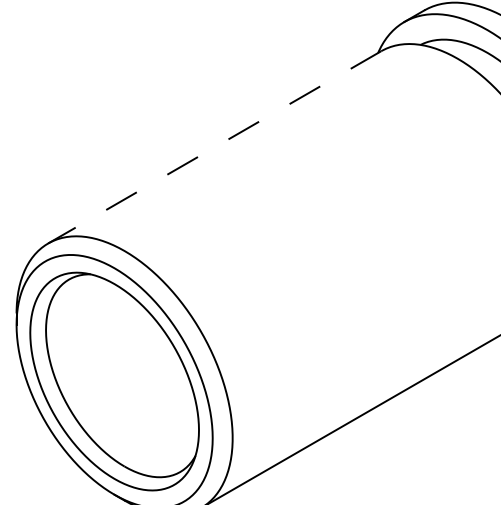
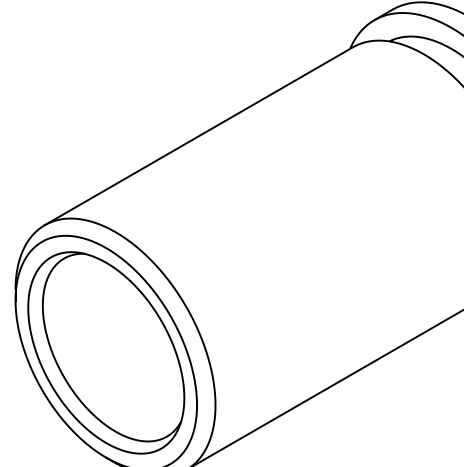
line: (214, 147) -> (198, 136), dashed -> solid

